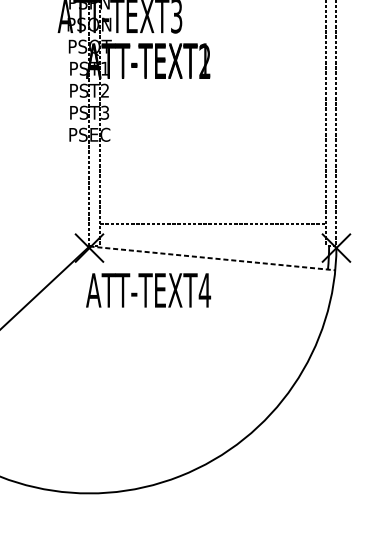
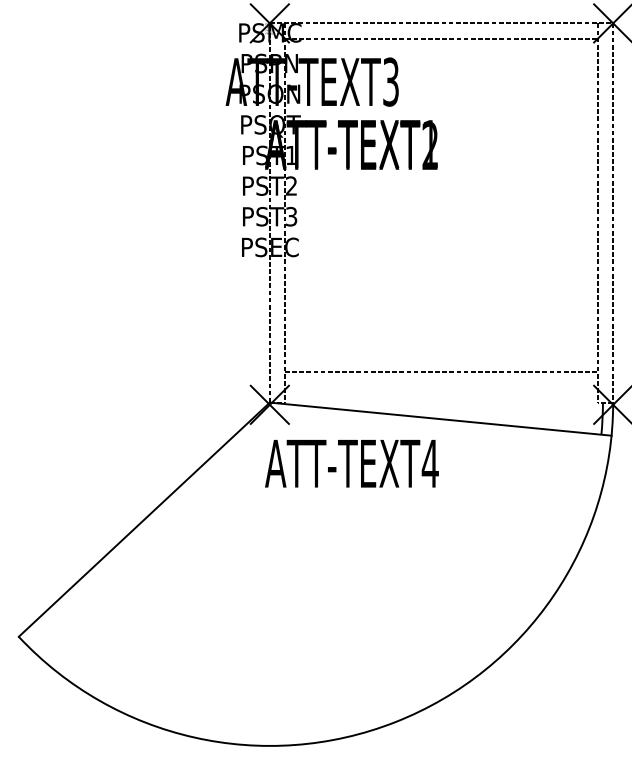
line: (212, 258) -> (440, 419), dashed -> solid

